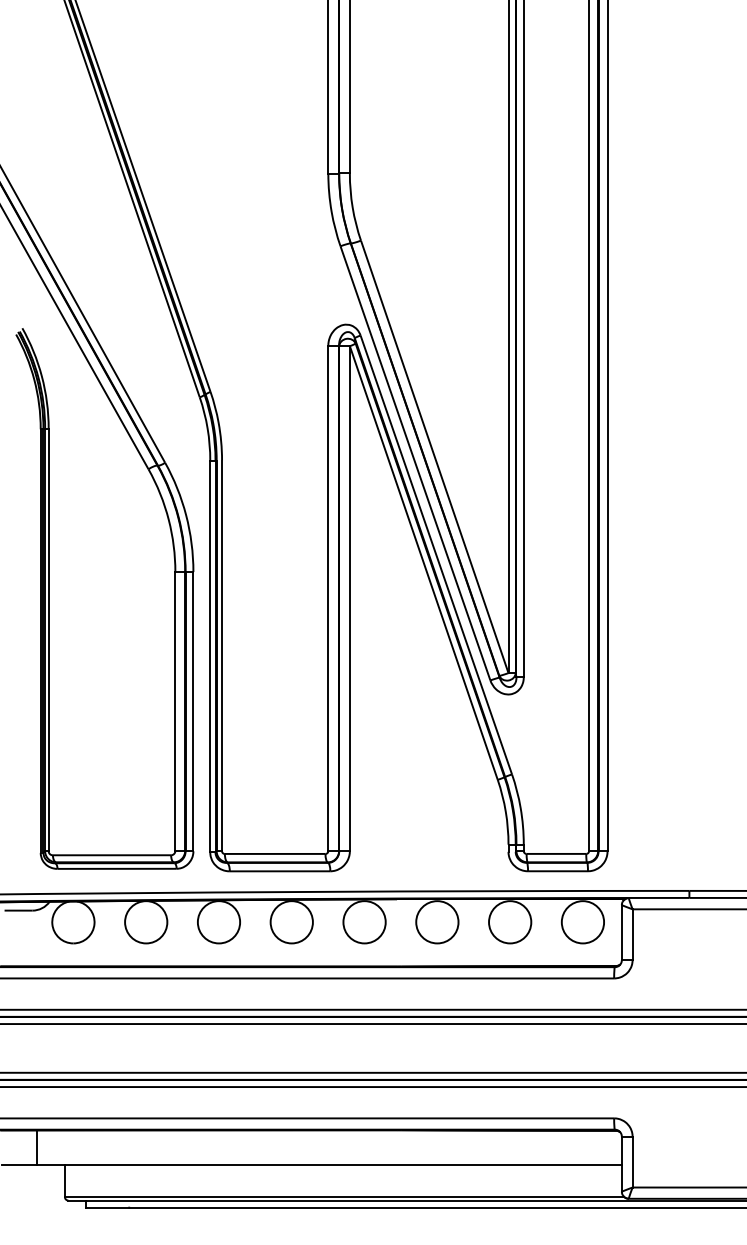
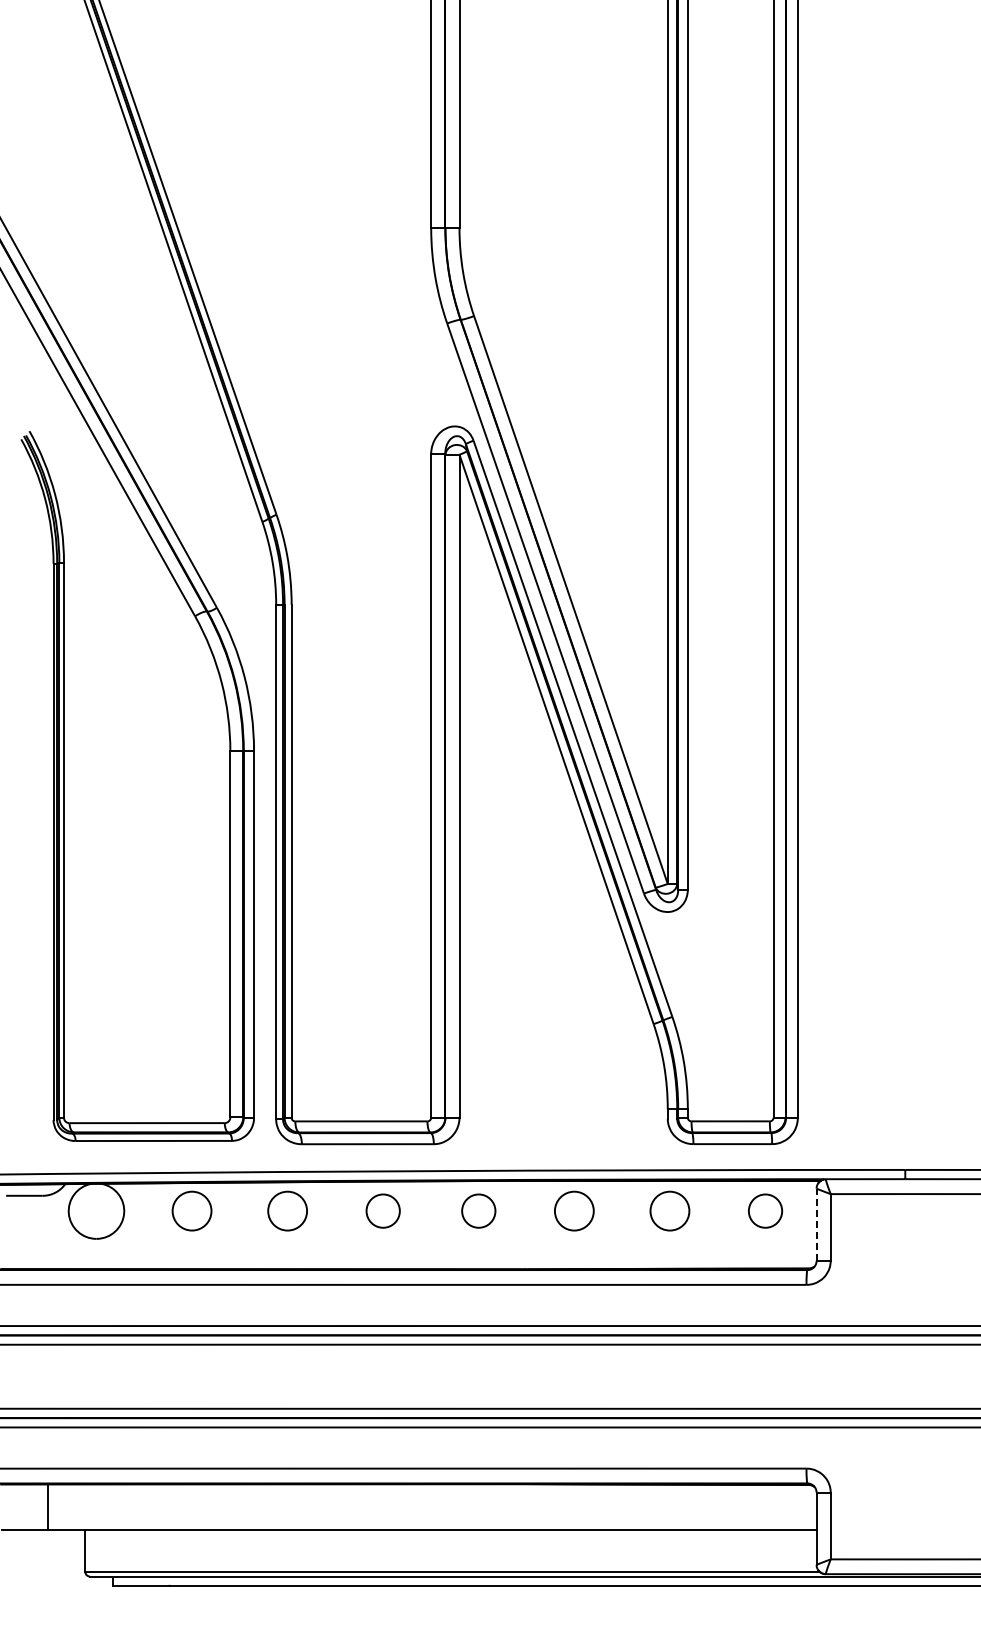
circle: (145, 921) -> (191, 1210), size x0.7
circle: (218, 921) -> (287, 1210), size x0.7
circle: (291, 921) -> (382, 1210), size x0.6
circle: (364, 921) -> (478, 1210), size x0.6
circle: (437, 921) -> (574, 1210), size x0.7
circle: (509, 921) -> (669, 1210), size x0.7
circle: (582, 921) -> (765, 1210), size x0.6
line: (621, 932) -> (816, 1224), solid -> dashed

